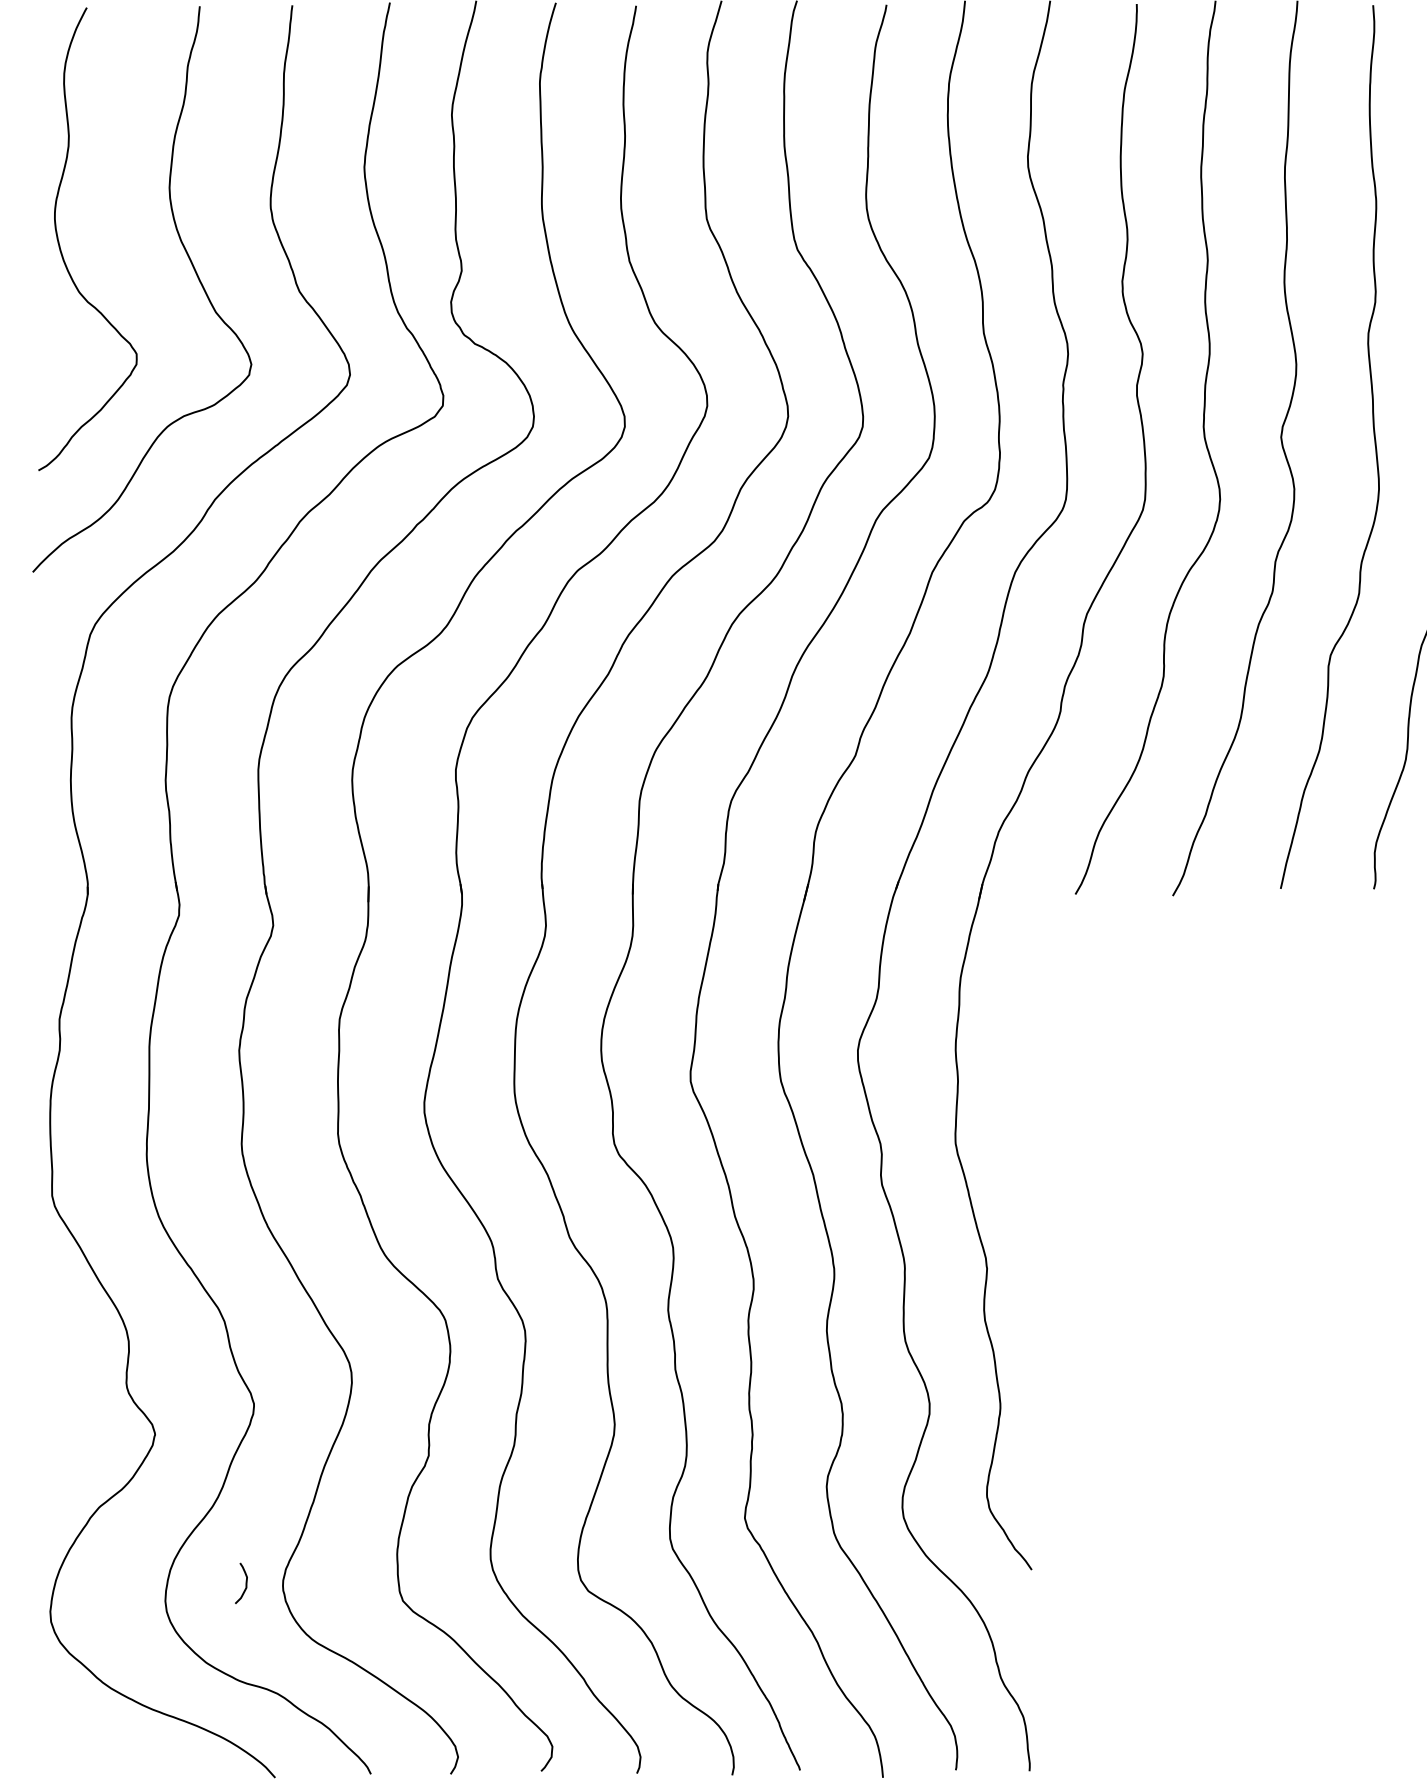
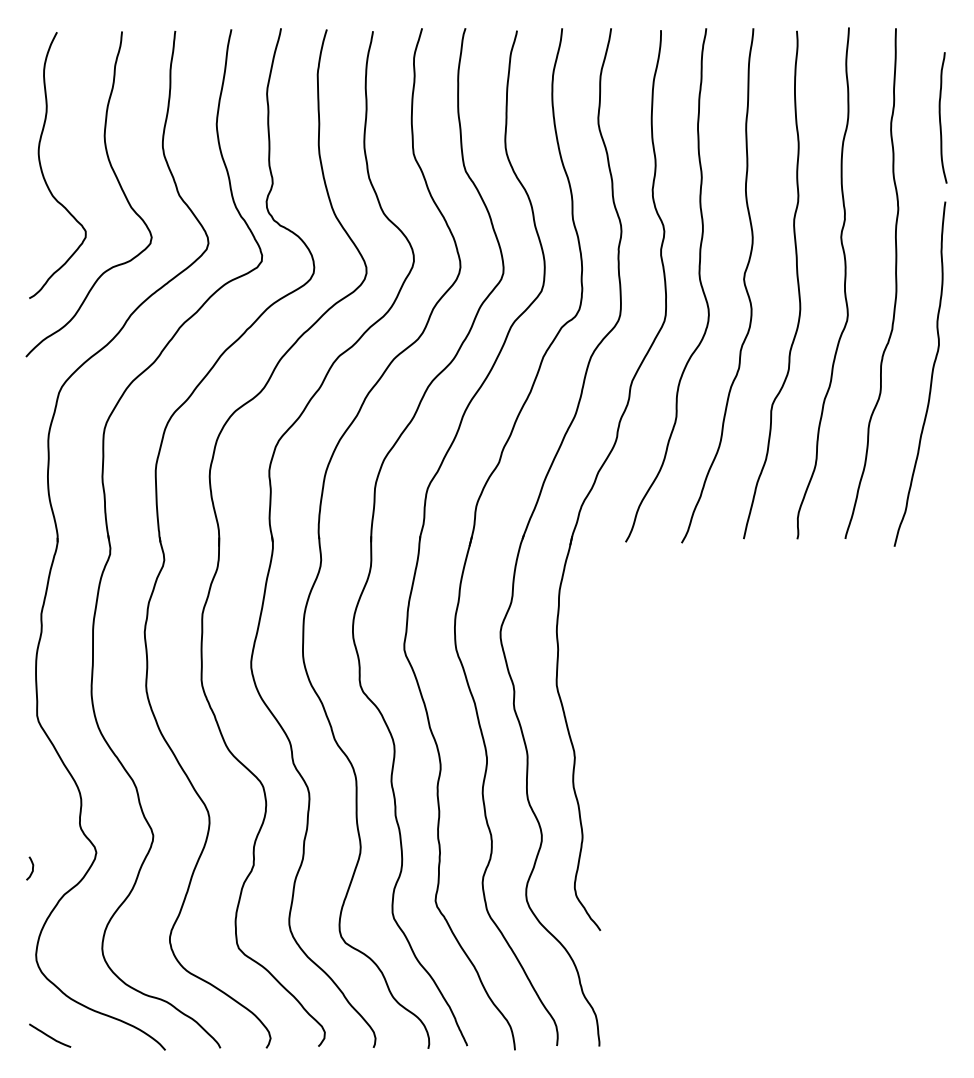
curve: (245, 1583) -> (32, 868), moved
curve: (73, 1752) -> (49, 1035), added

